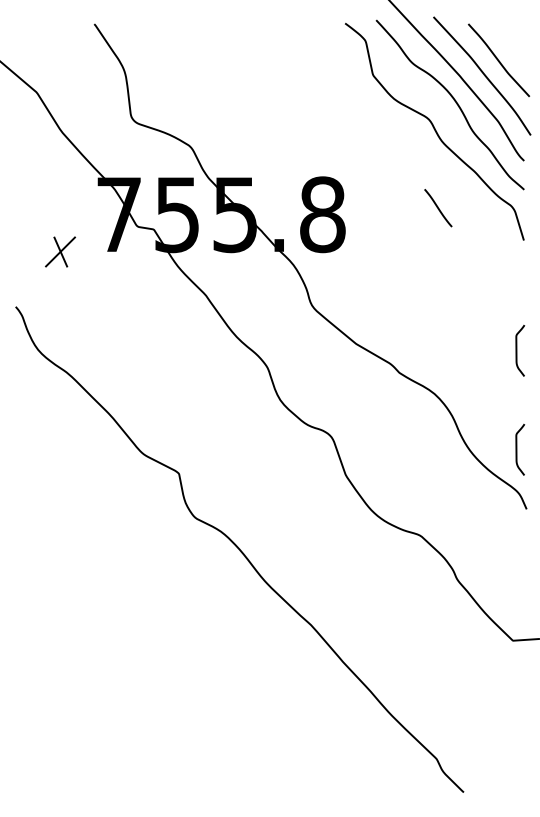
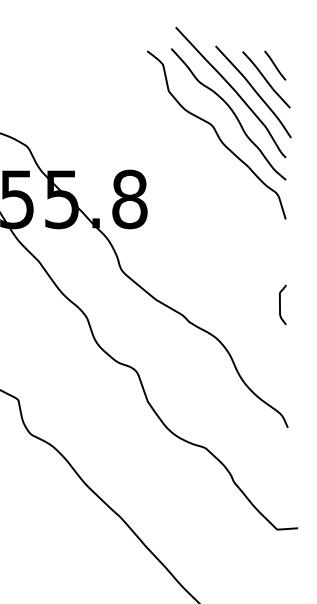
line: (438, 208) -> (275, 65), moved
curve: (517, 449) -> (280, 381), removed

